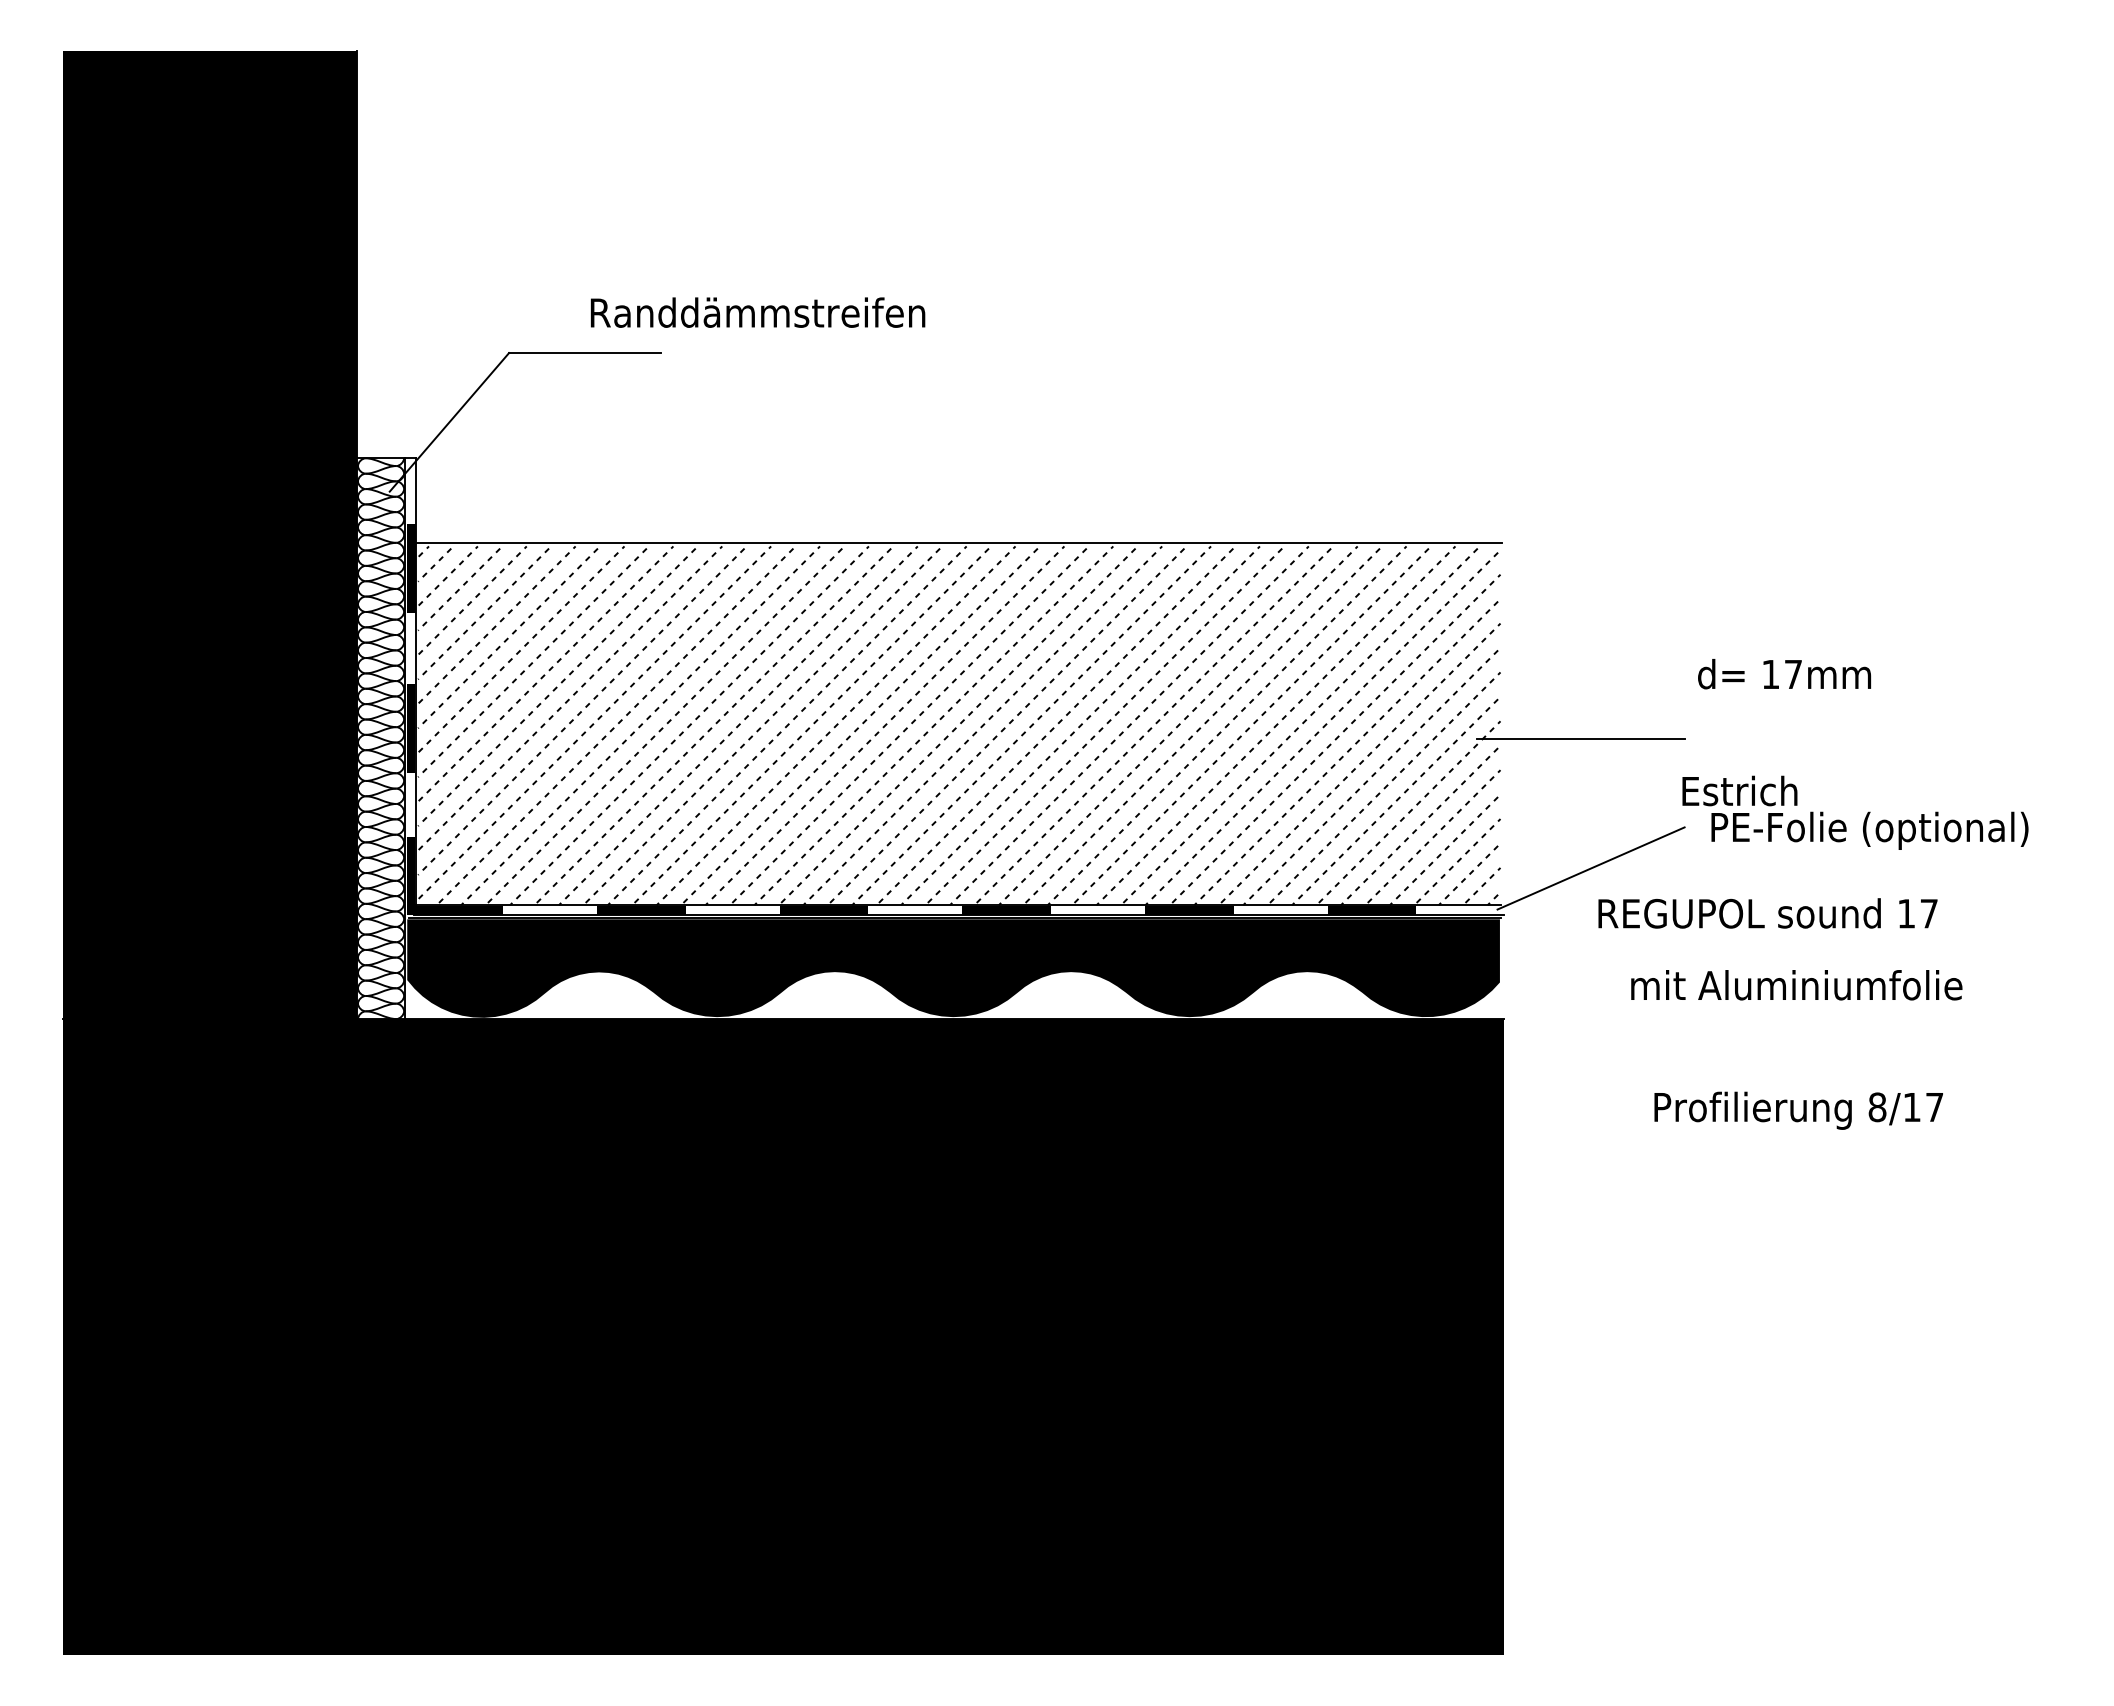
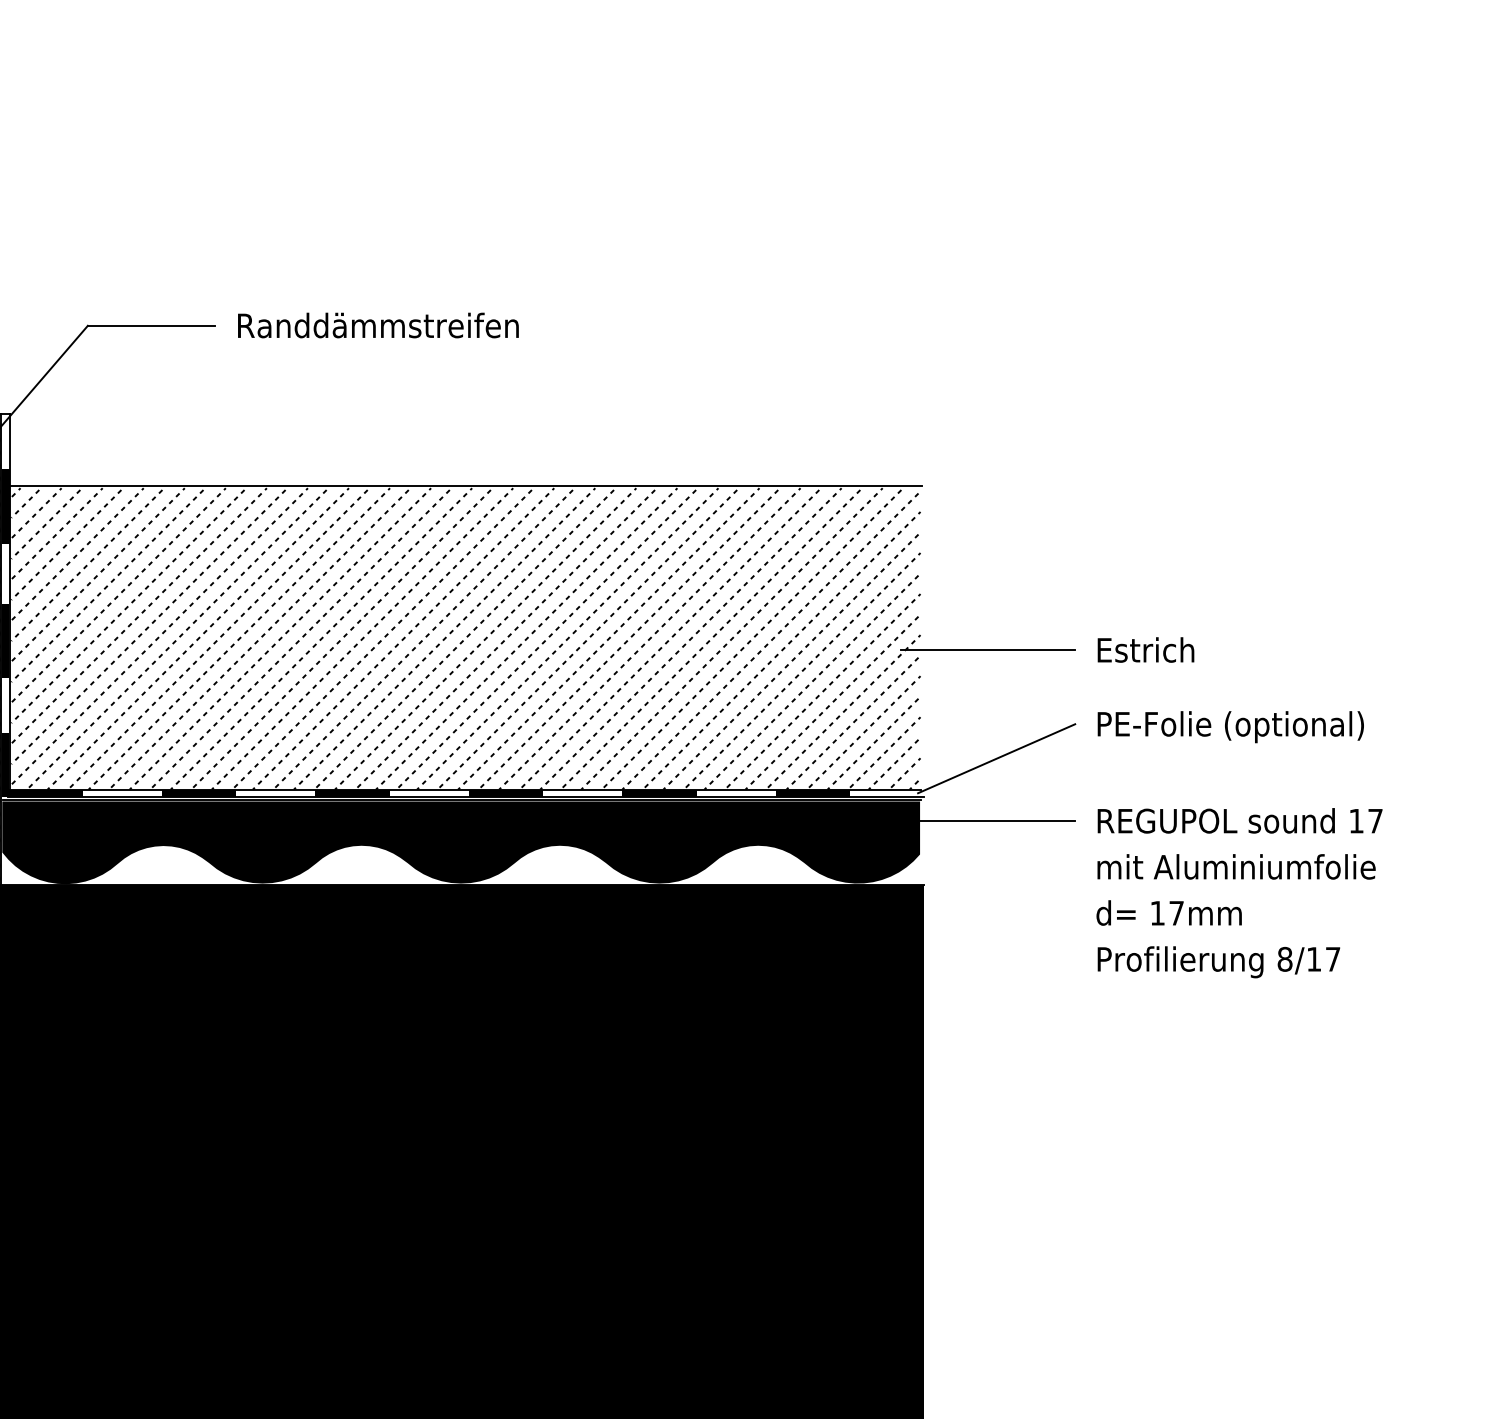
text: (758, 312) -> (378, 325), moved
text: (1784, 674) -> (1169, 913), moved
text: (1739, 790) -> (1145, 649), moved
text: (1767, 913) -> (1239, 820), moved
line: (1582, 942) -> (989, 820), added
text: (1796, 985) -> (1236, 867), moved
text: (1798, 1110) -> (1218, 962), moved

